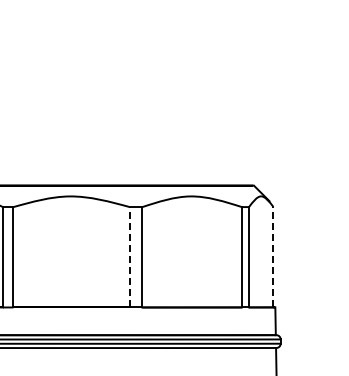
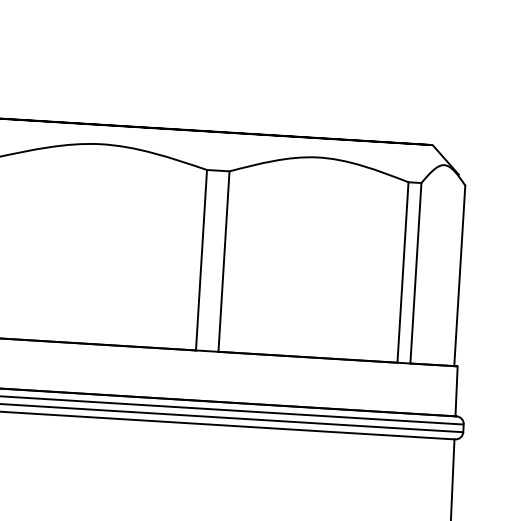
line: (129, 256) -> (201, 258), dashed -> solid
line: (273, 256) -> (459, 274), dashed -> solid

